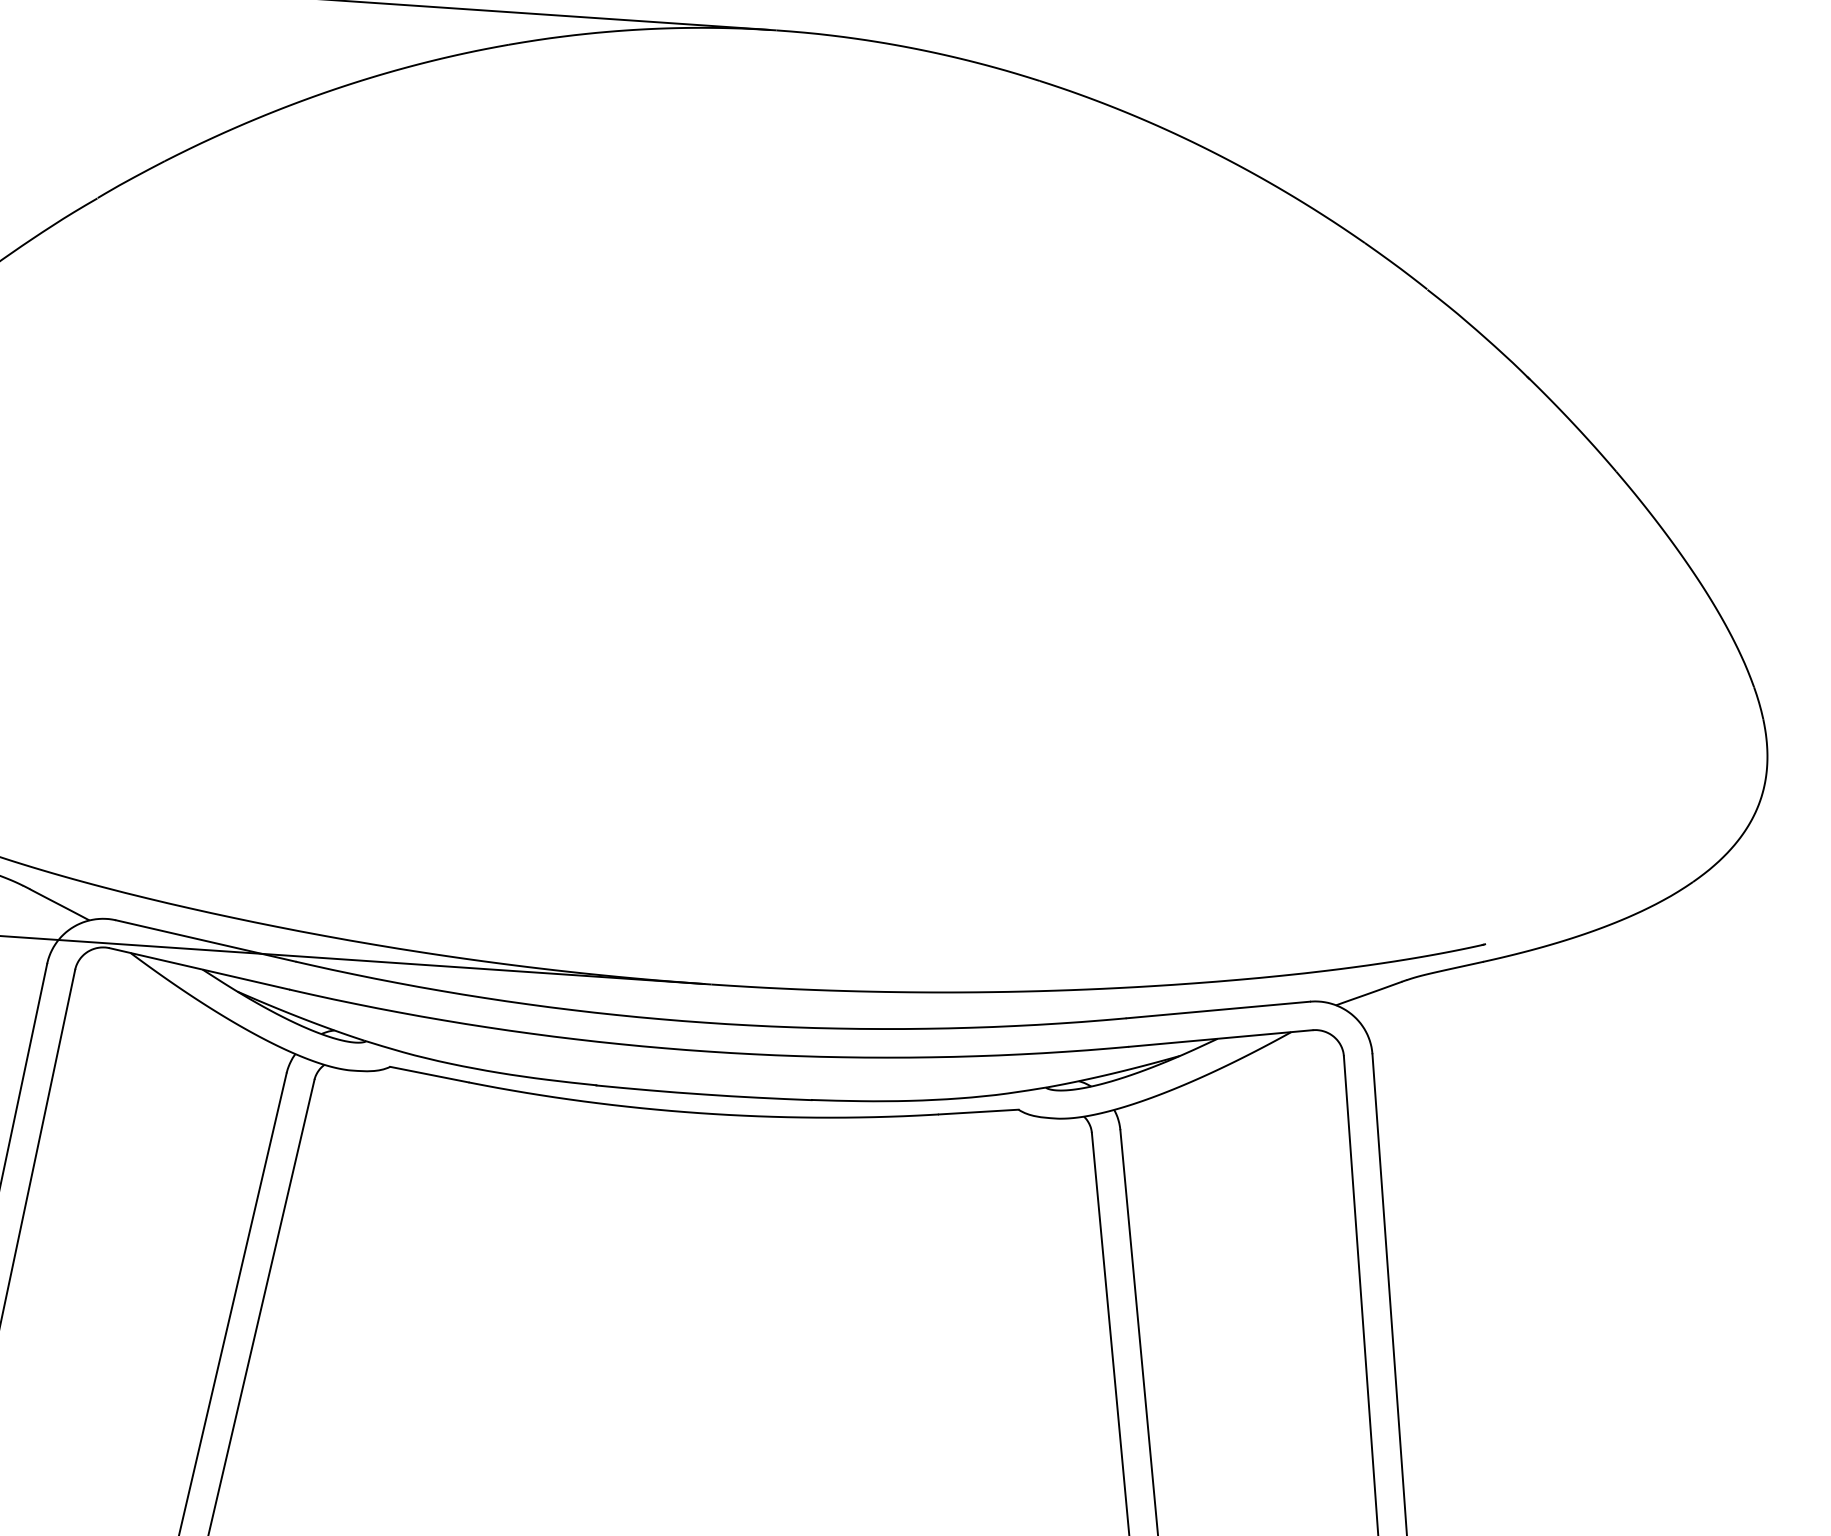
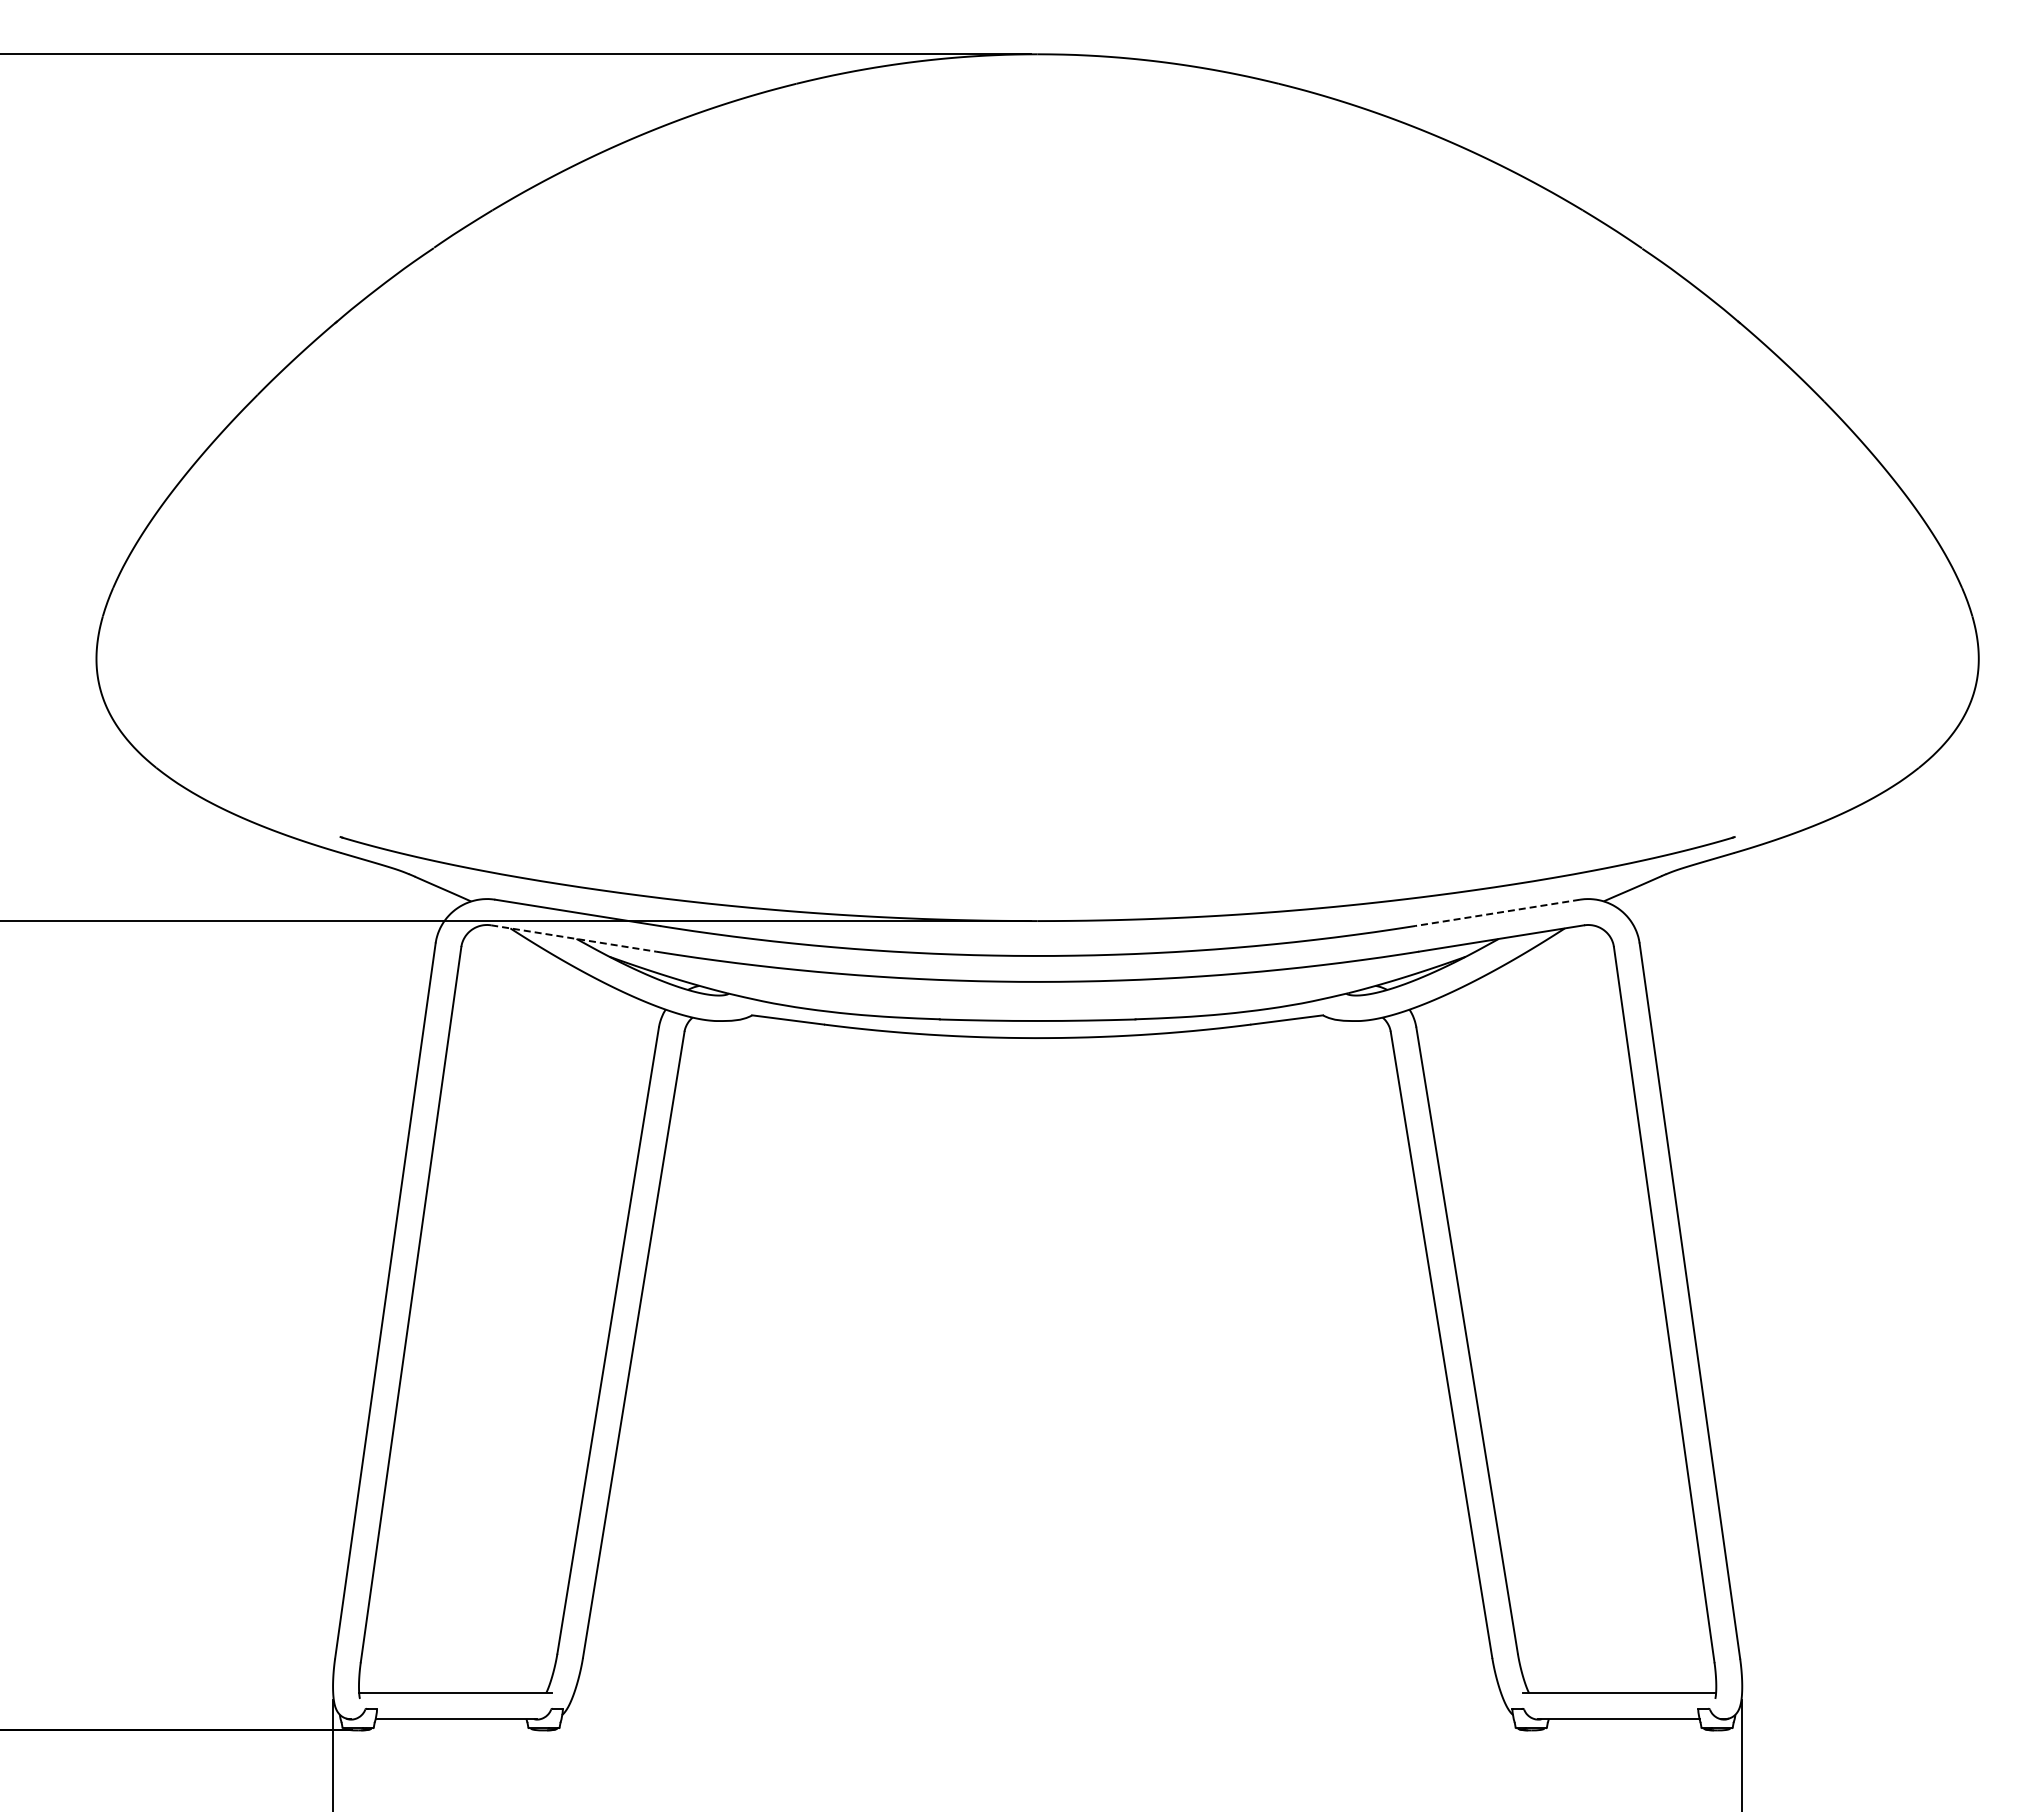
line: (200, 968) -> (574, 938), solid -> dashed
line: (1218, 1009) -> (1497, 912), solid -> dashed

